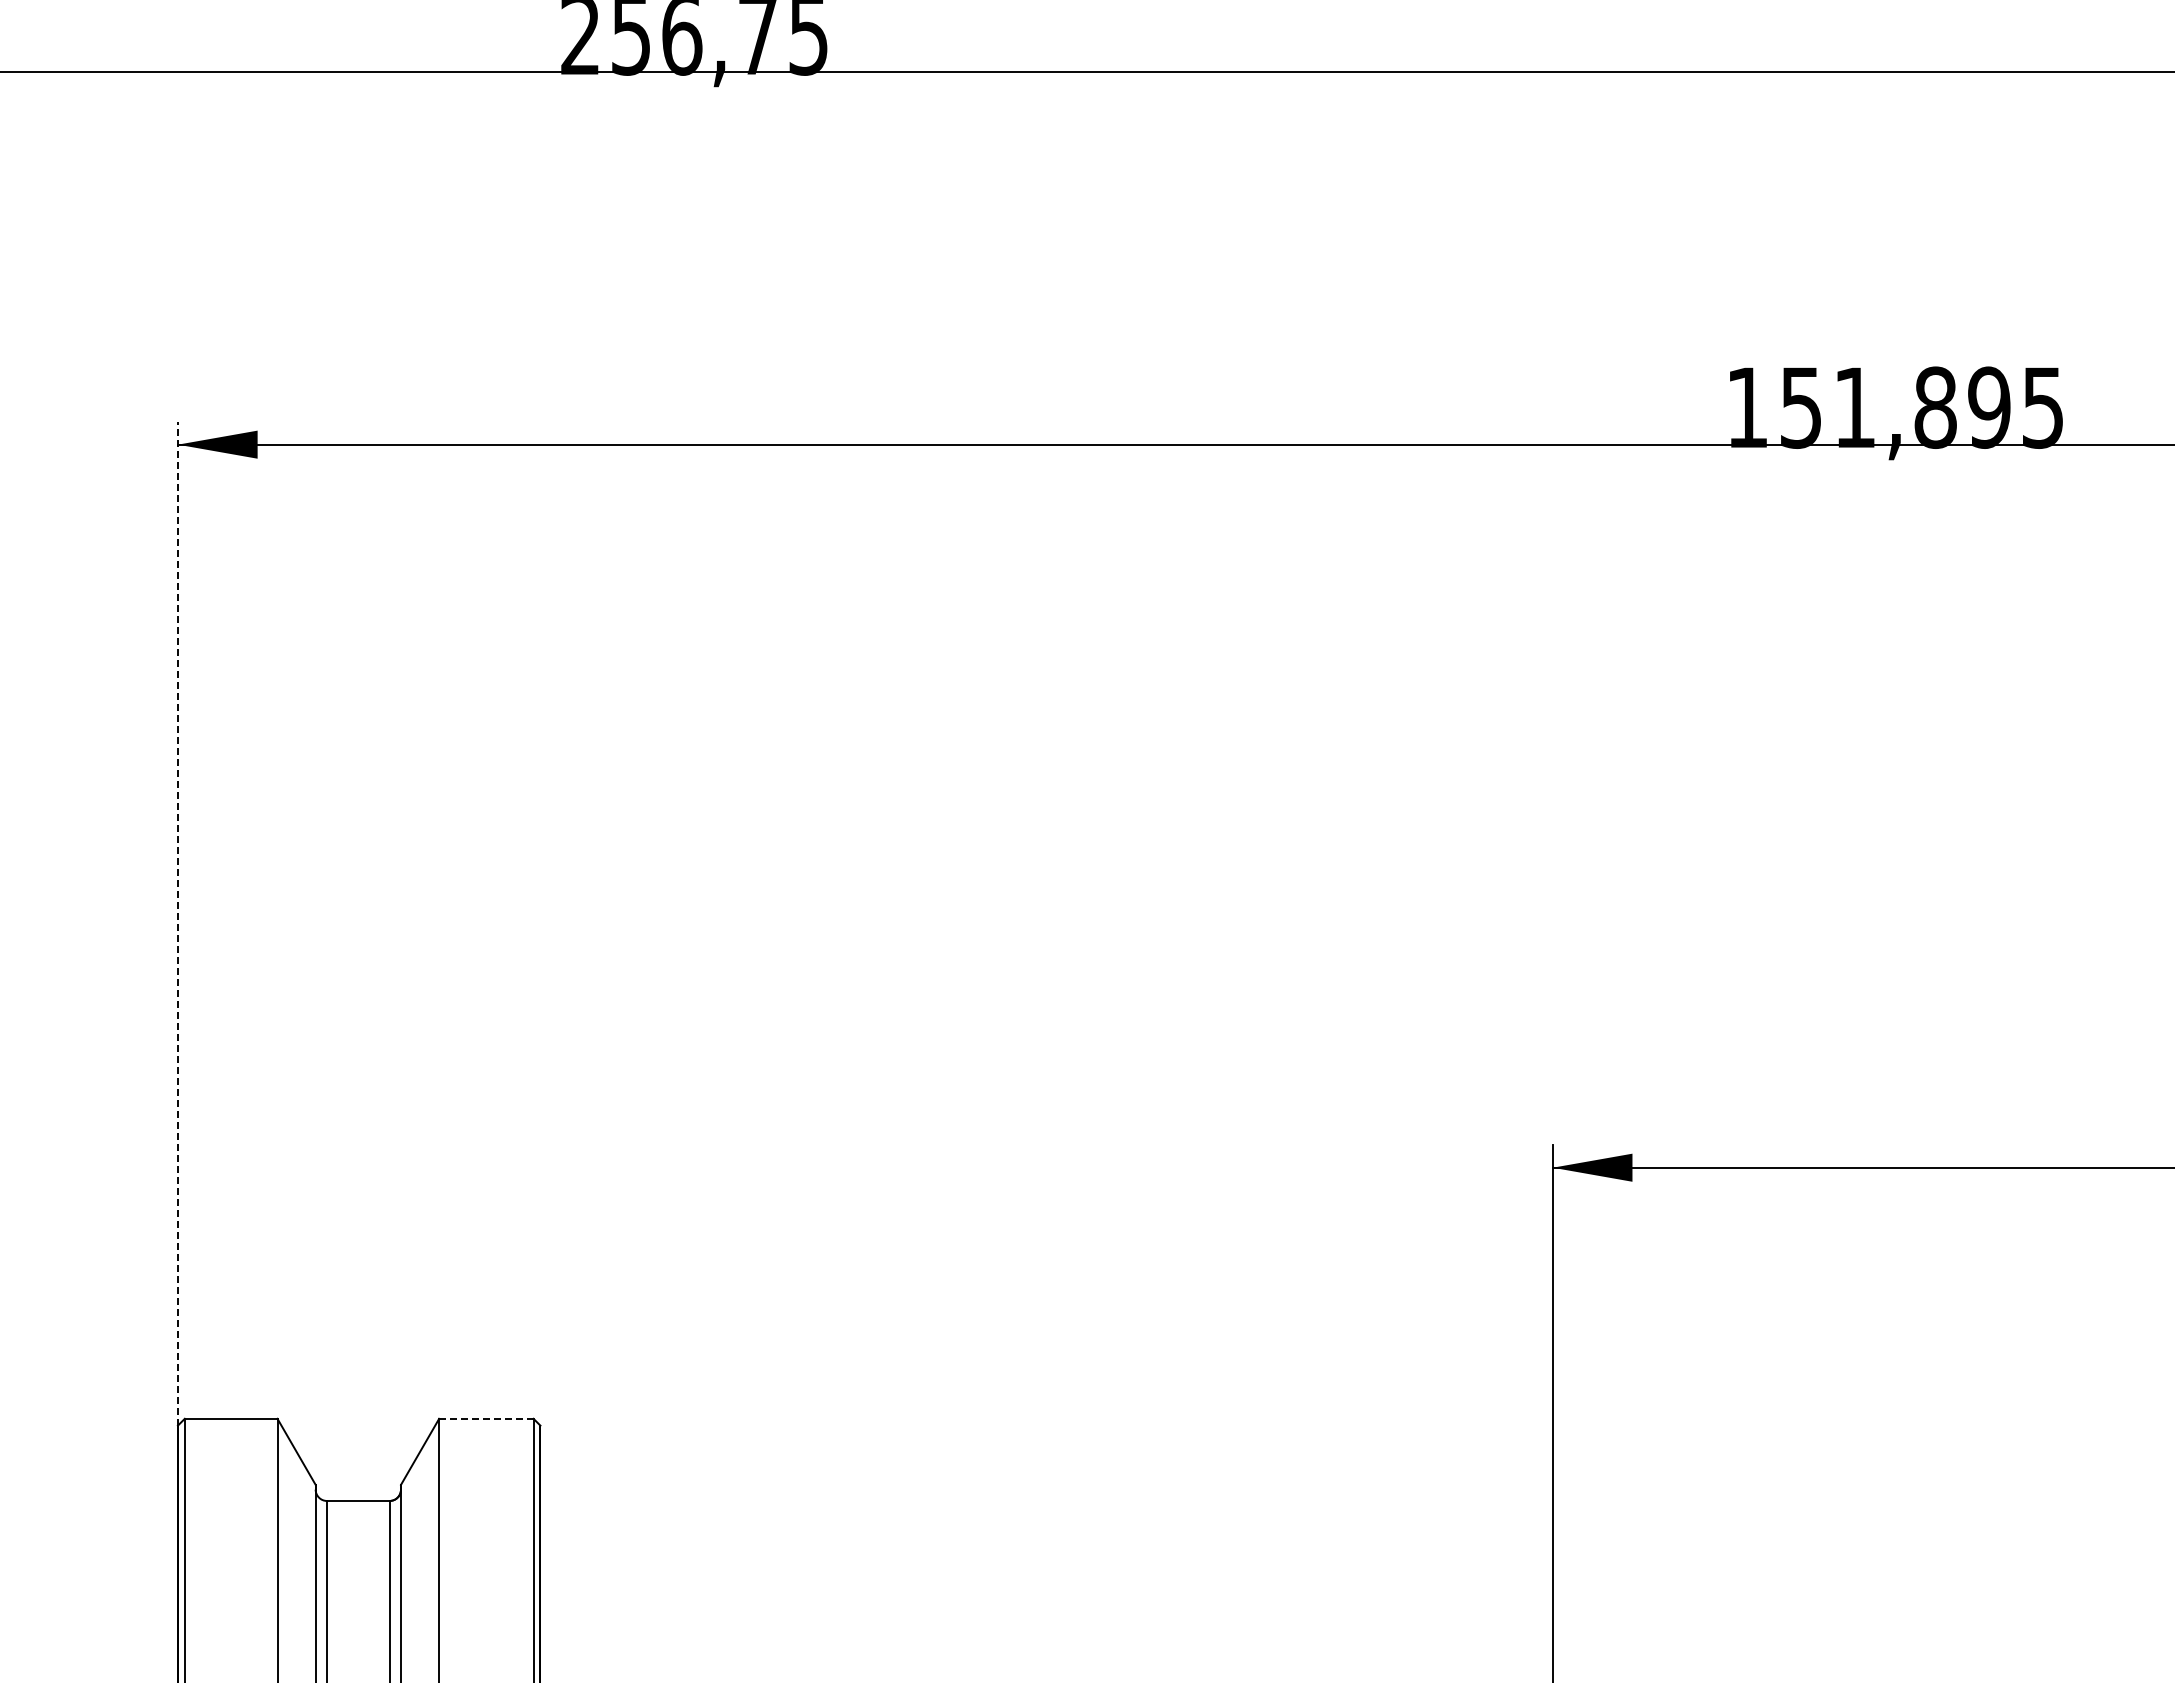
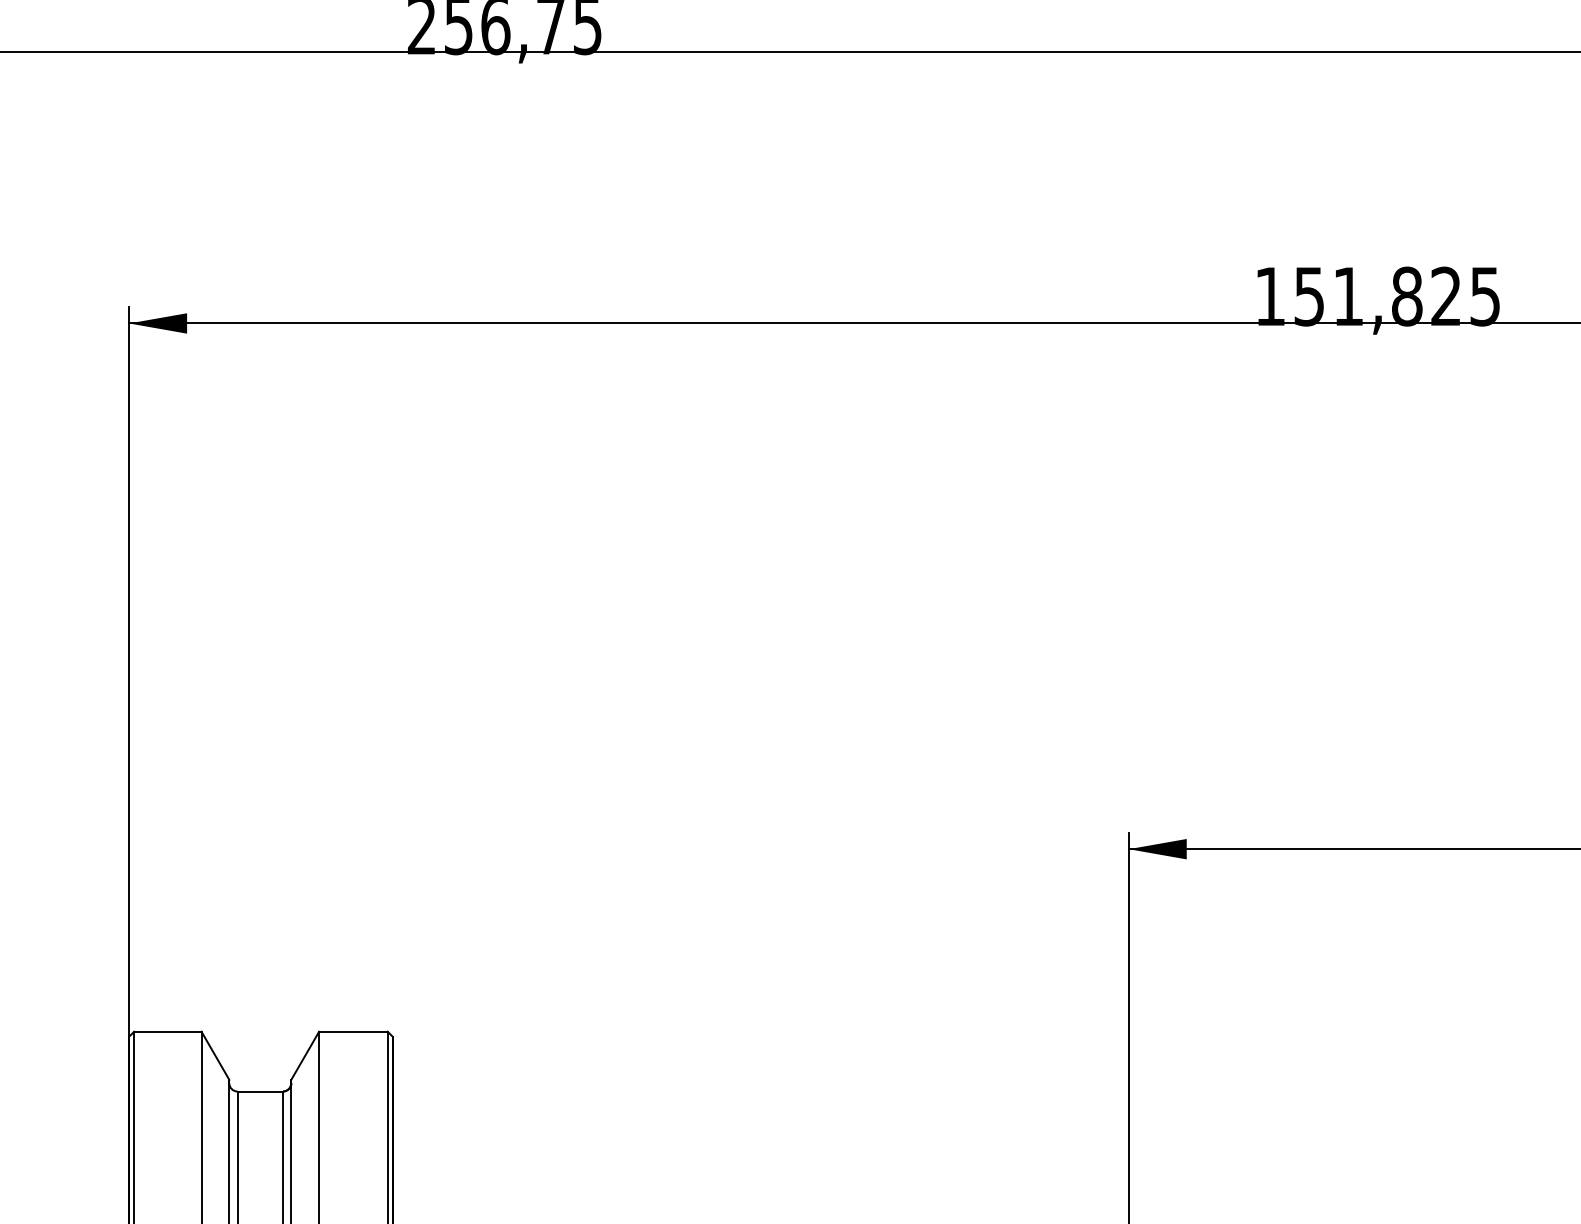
text: (1989, 407) -> (1446, 296), 151,895 -> 151,825
line: (177, 923) -> (128, 671), dashed -> solid
line: (485, 1418) -> (352, 1031), dashed -> solid

